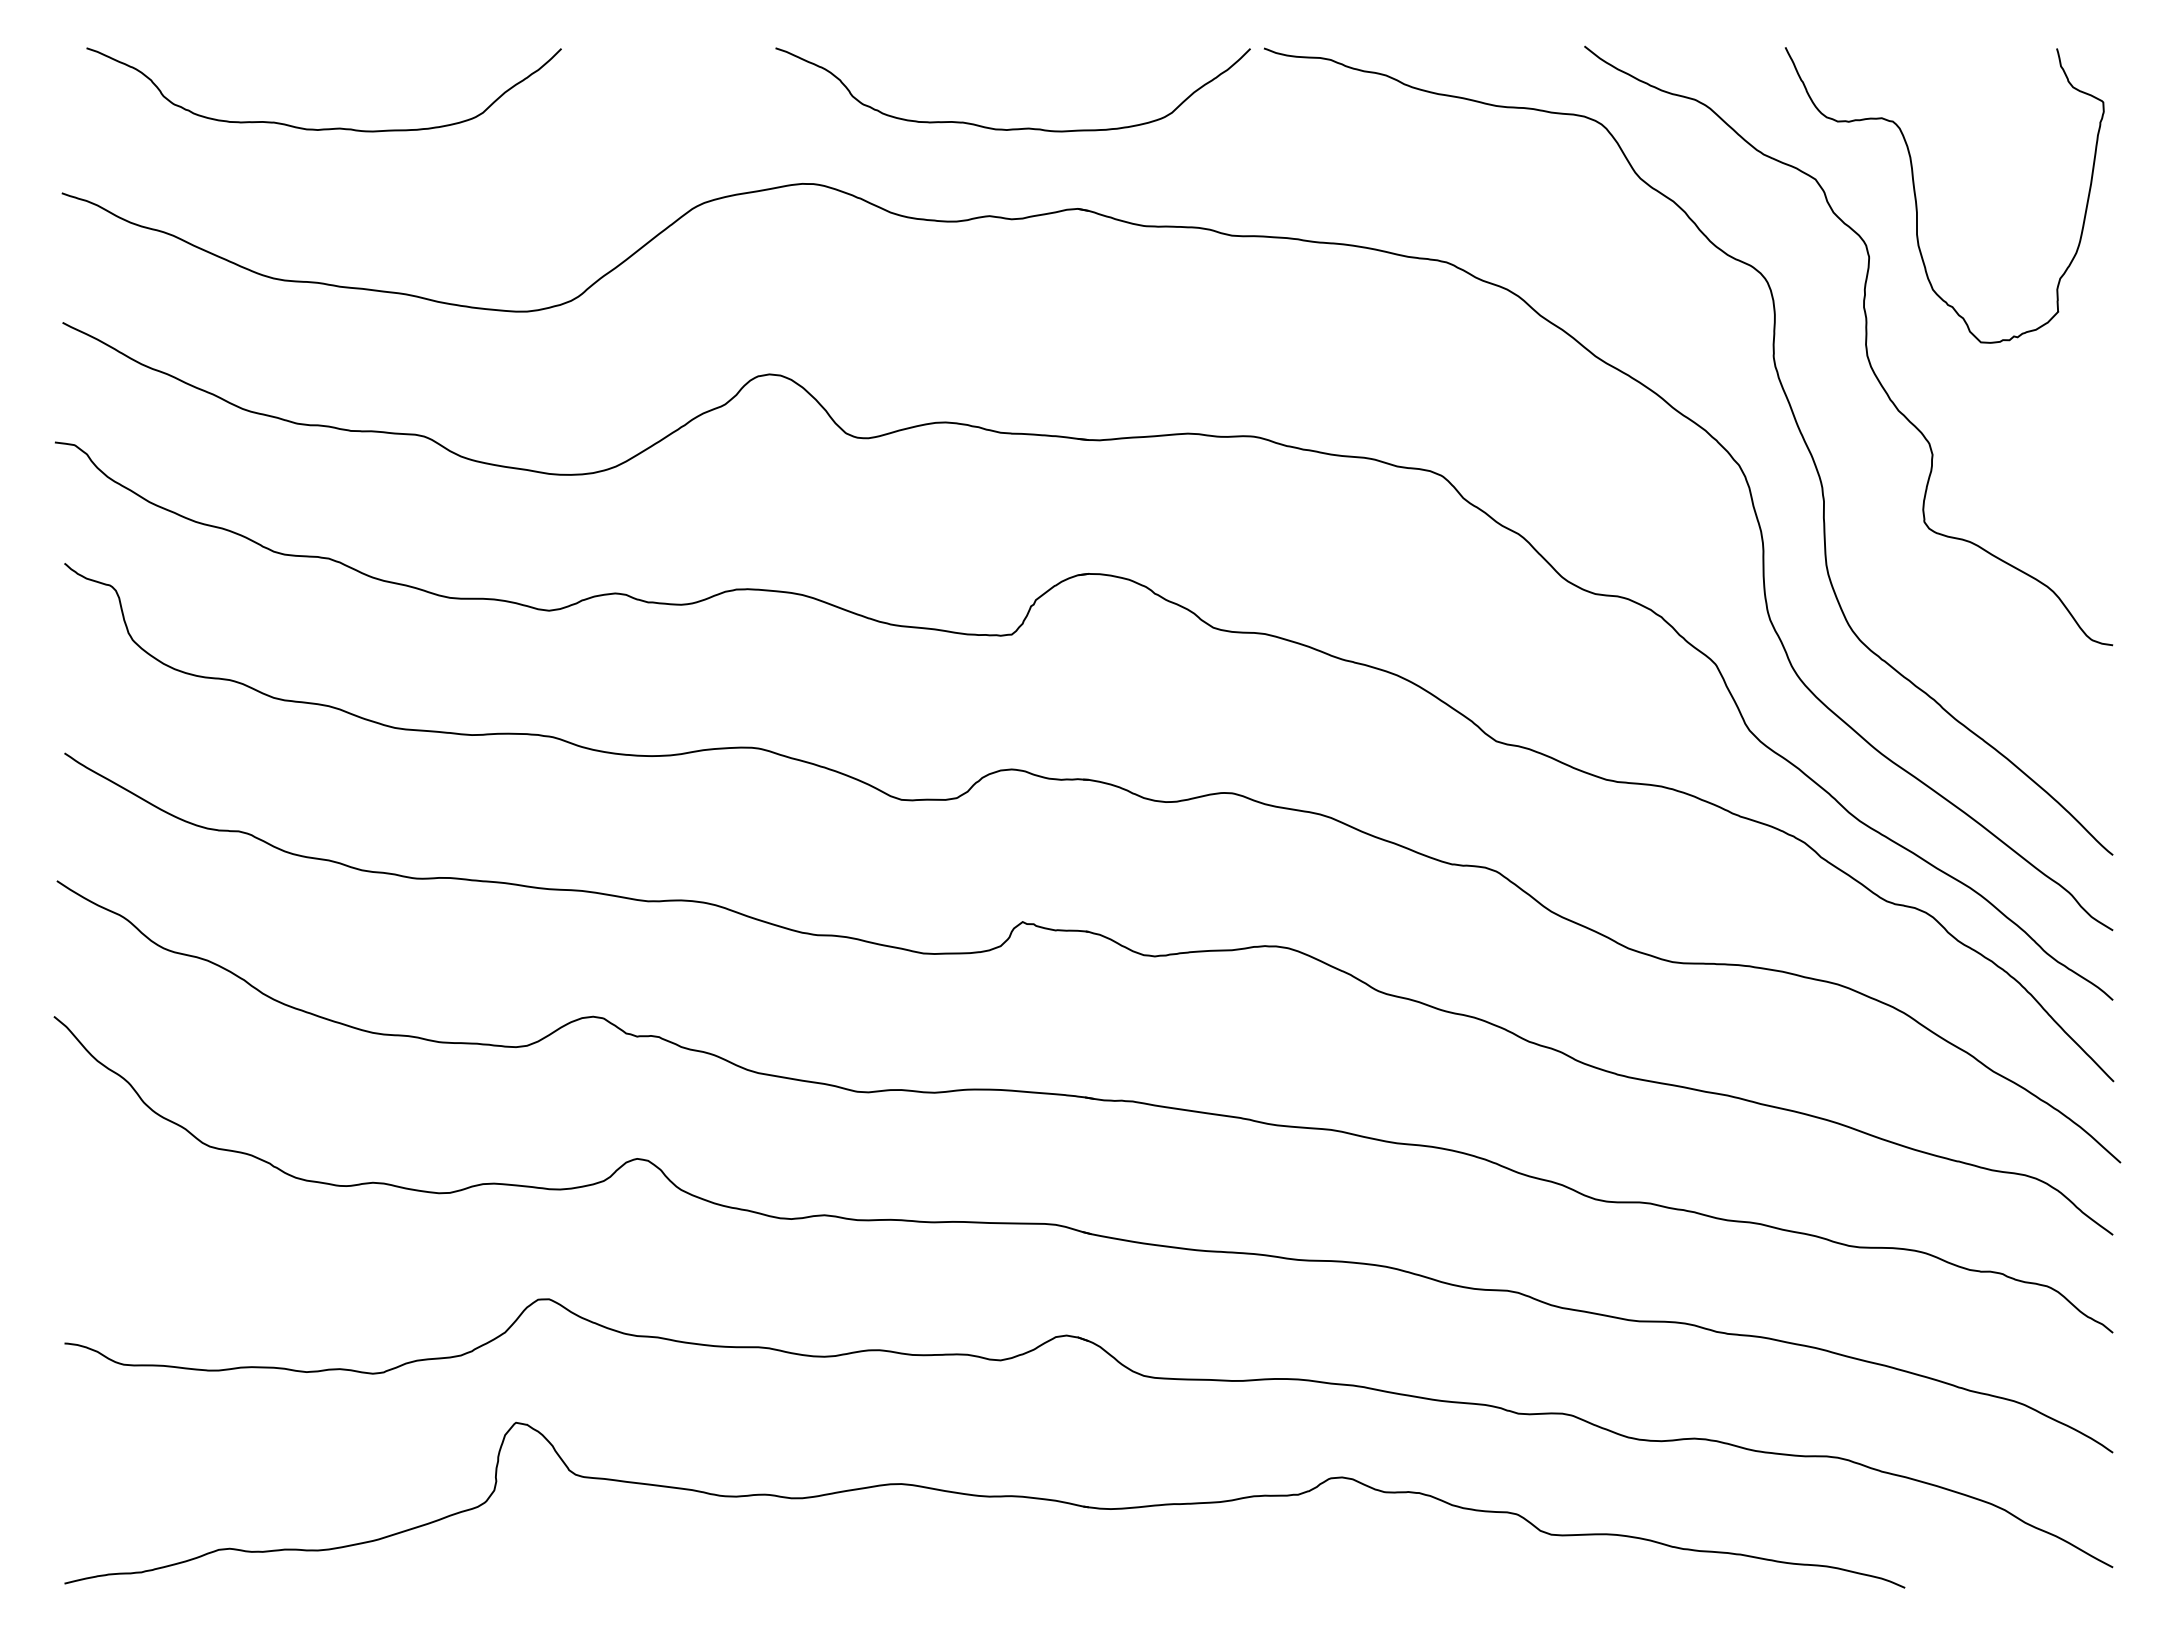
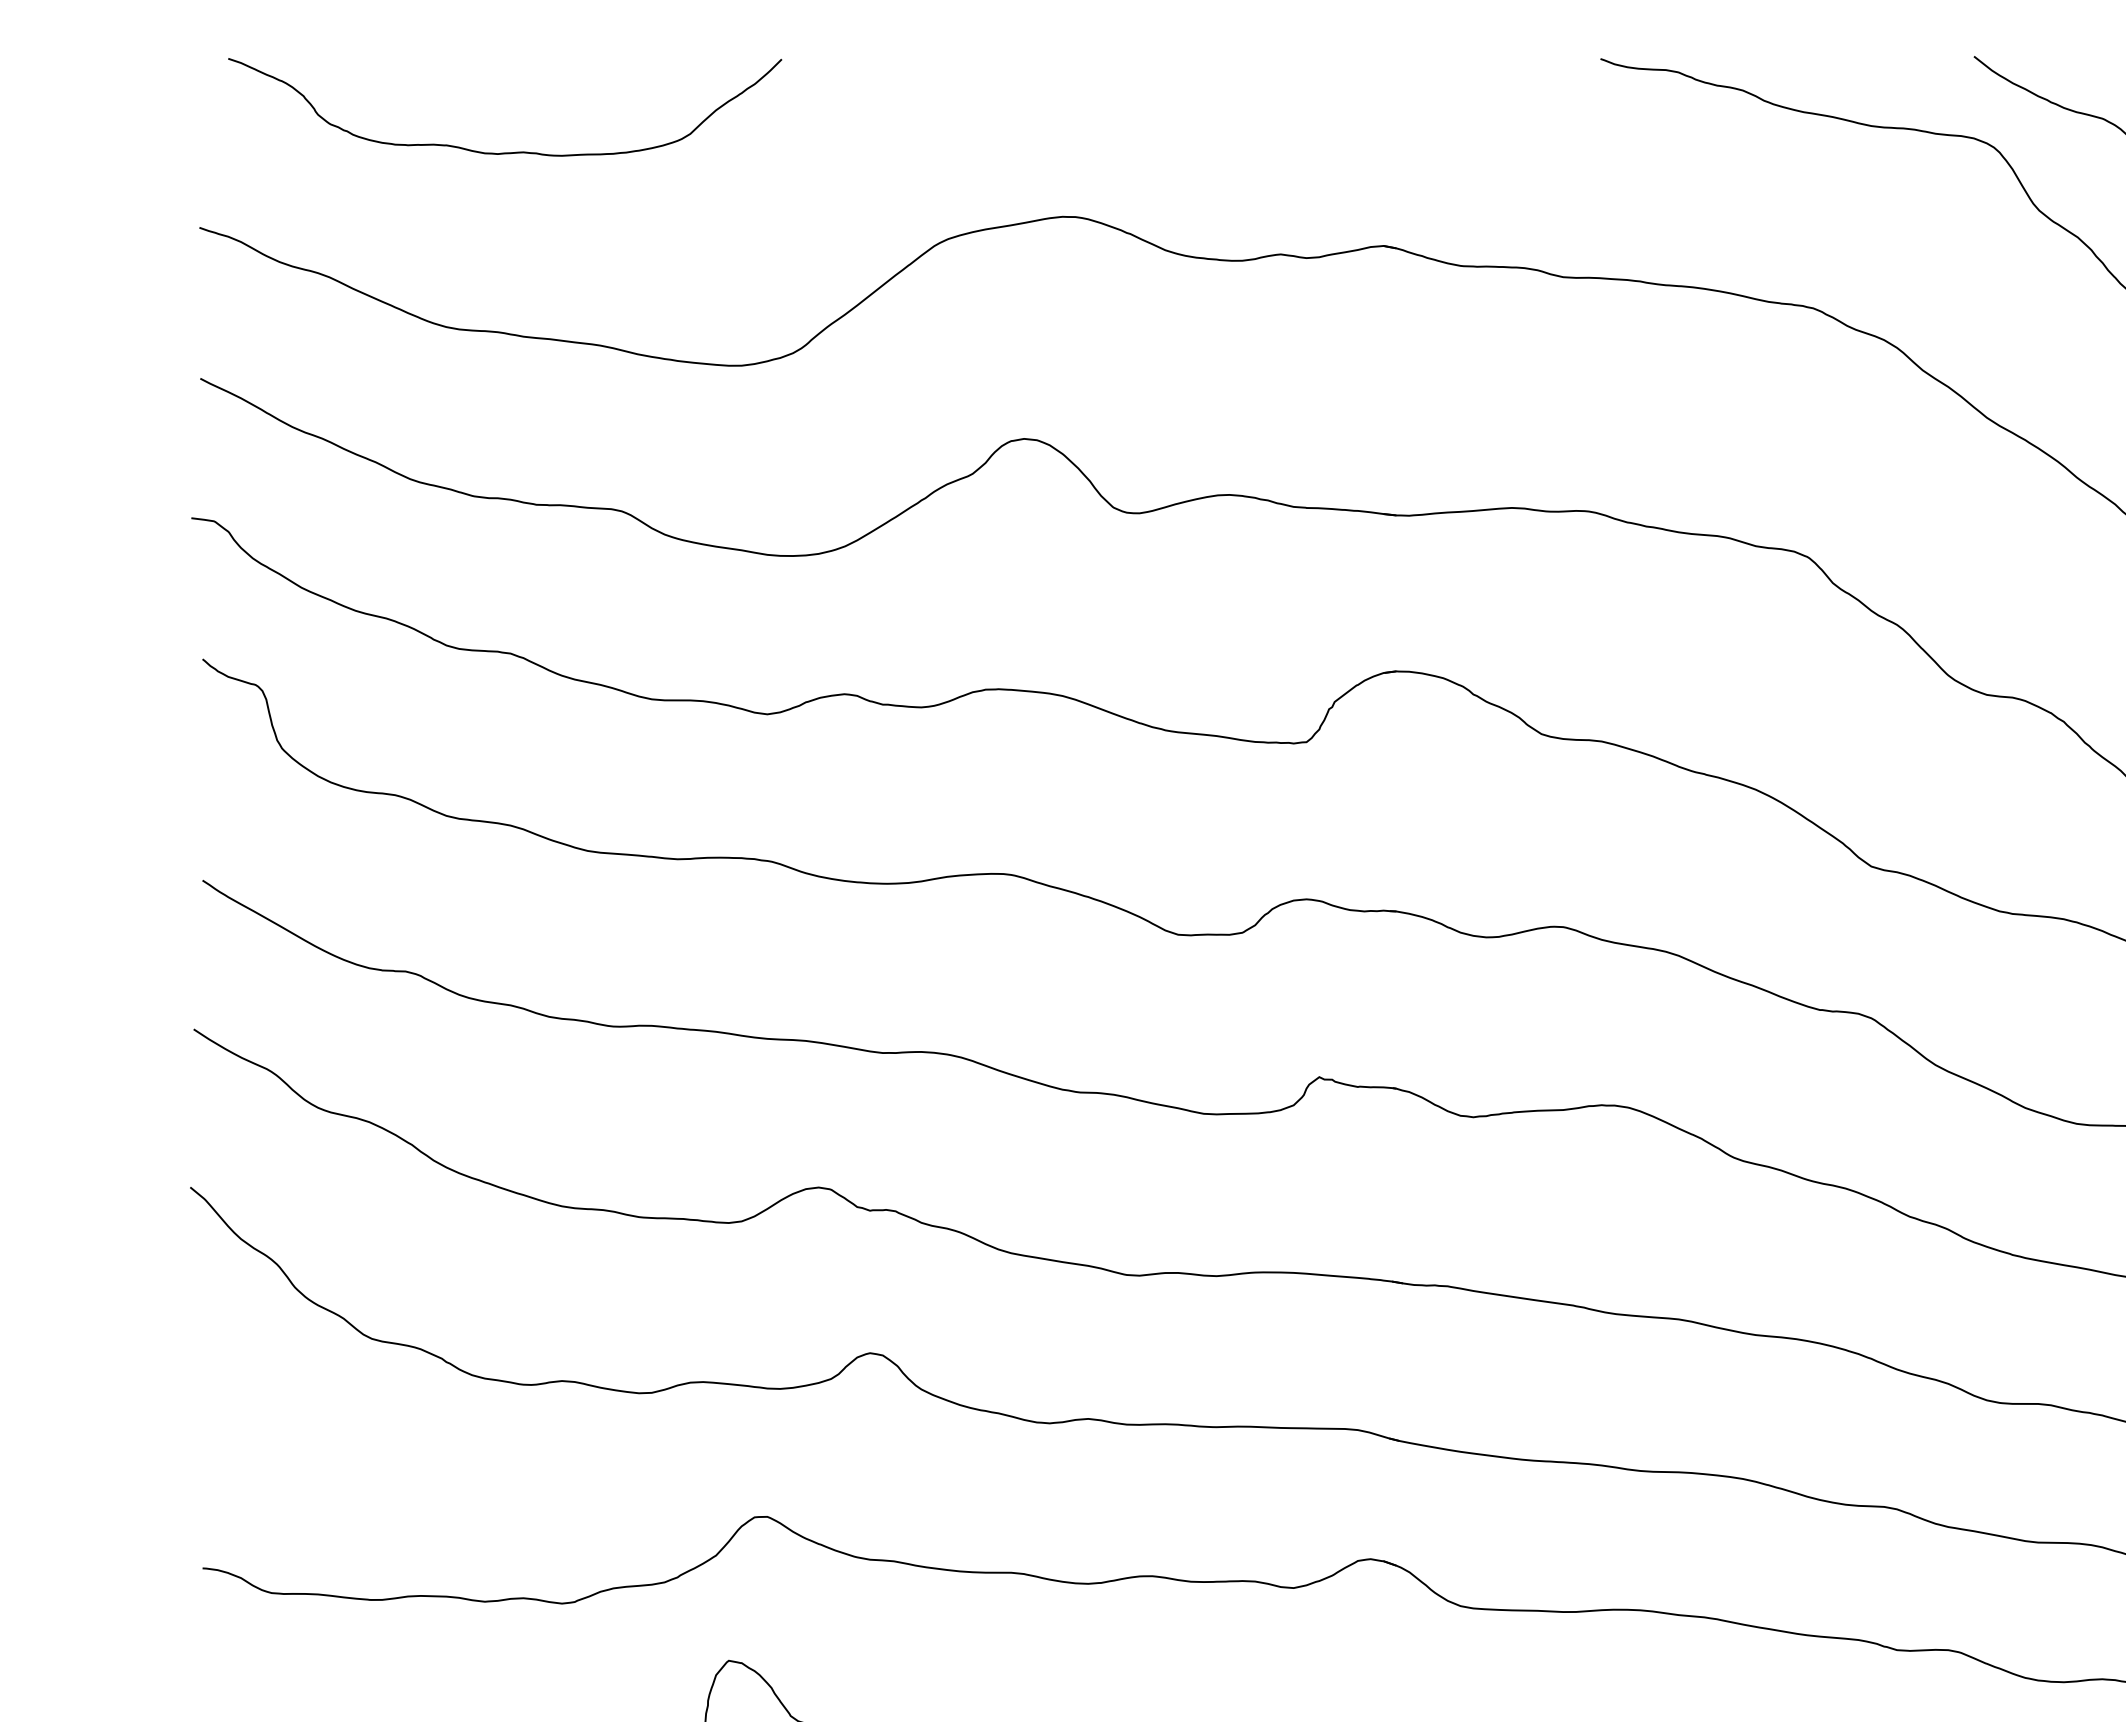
curve: (1012, 128) -> (1307, 152), removed

